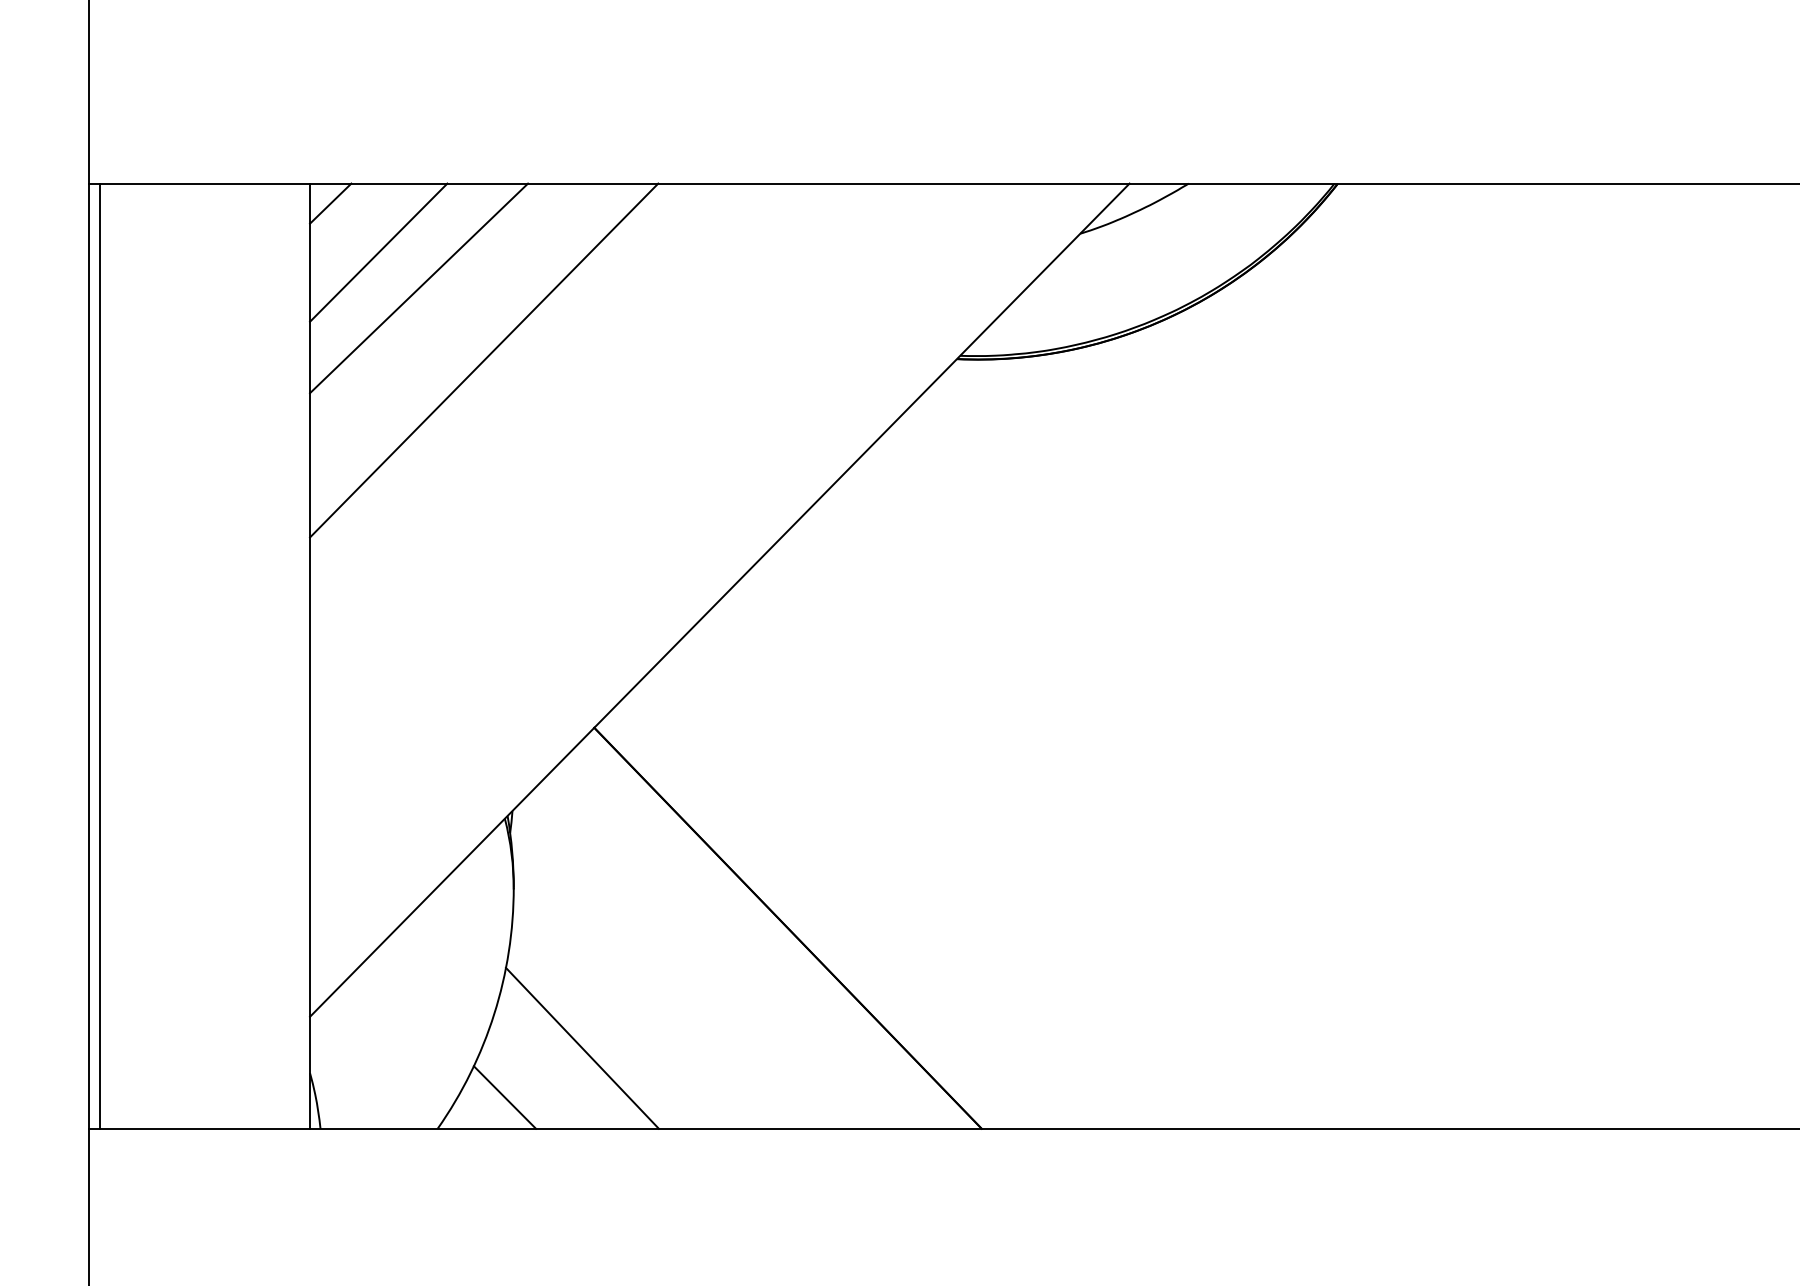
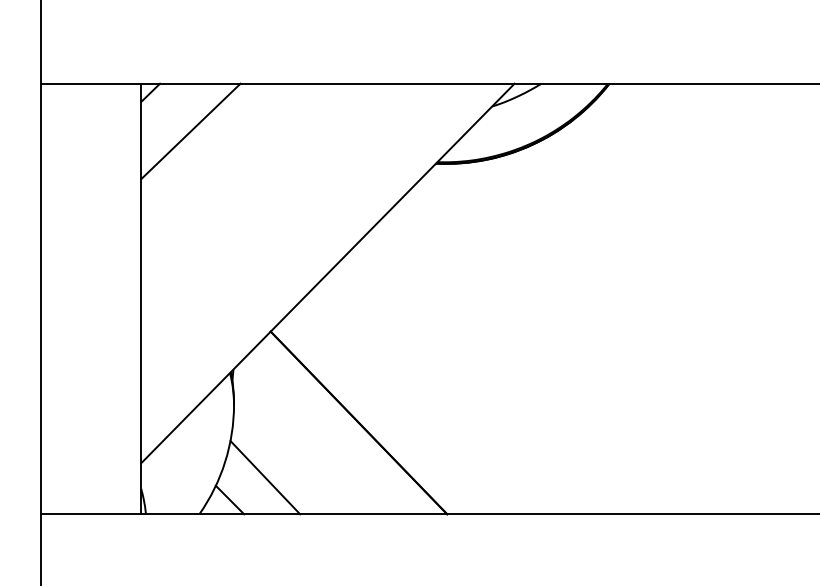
line: (378, 251) -> (172, 114), removed
line: (484, 358) -> (220, 163), removed
line: (99, 655) -> (45, 298), removed

